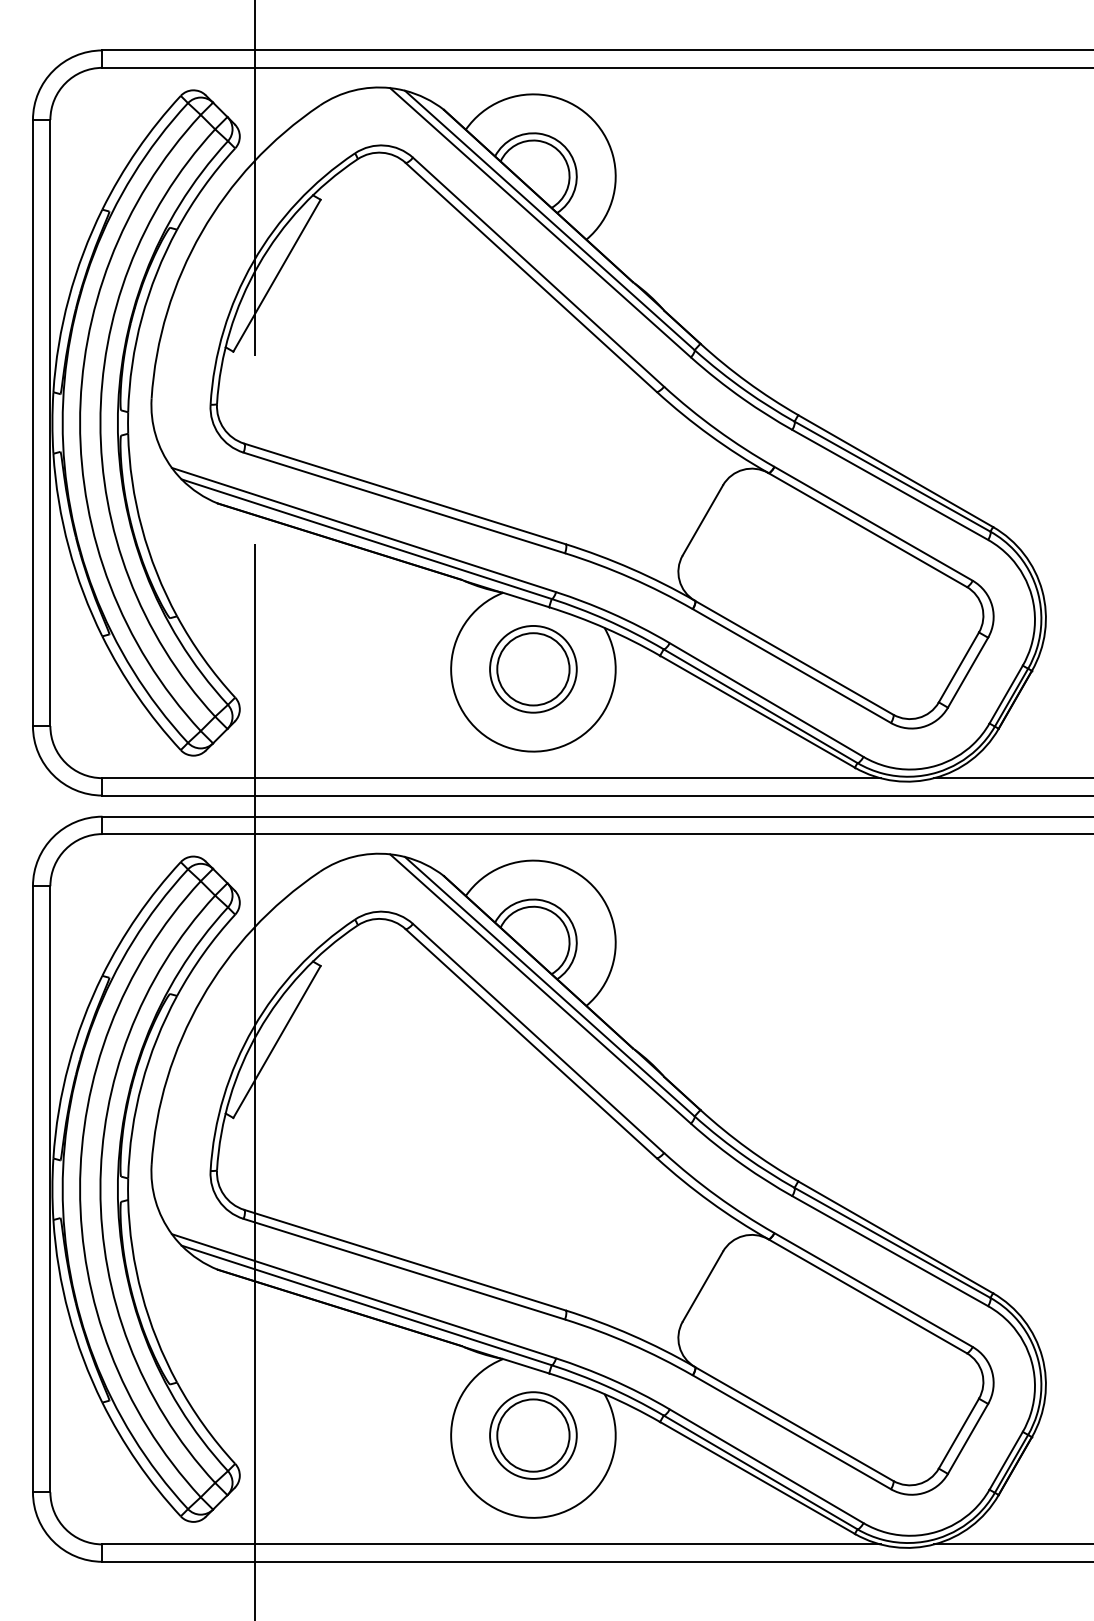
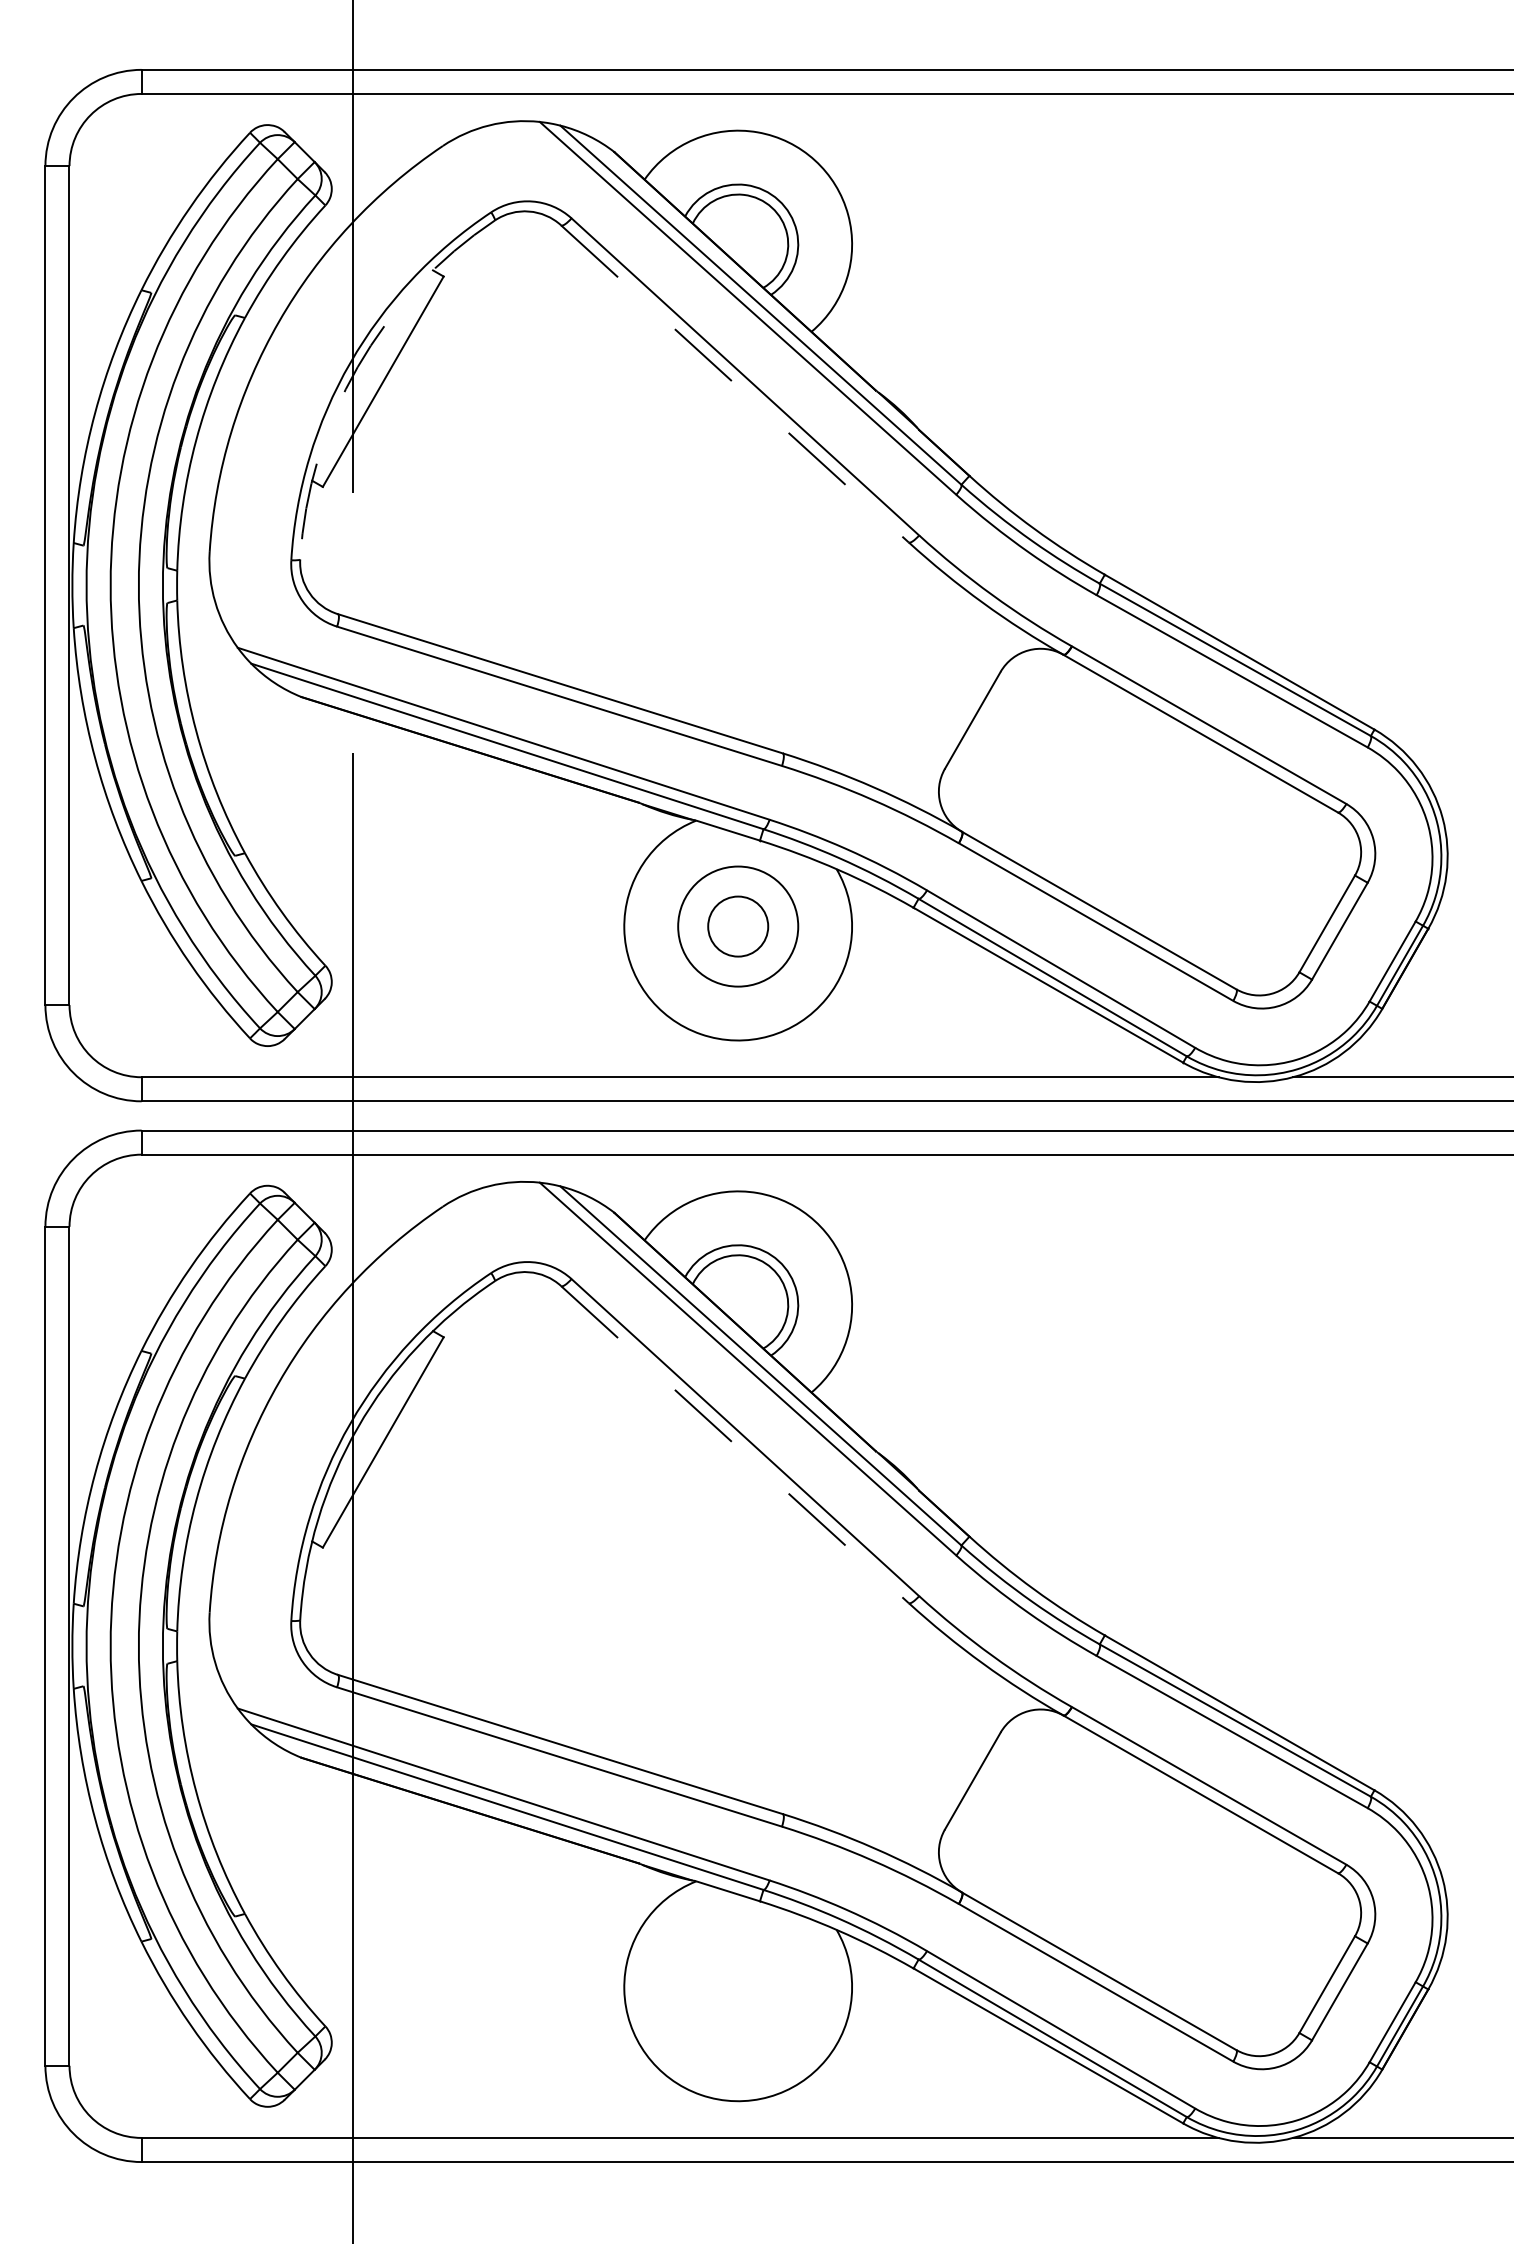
arc: (258, 265) -> (357, 367), solid -> dashed
line: (531, 277) -> (735, 384), solid -> dashed
circle: (533, 669) -> (738, 926), size x0.6
line: (531, 1043) -> (735, 1444), solid -> dashed
part: (533, 1435) -> (738, 1987), removed

